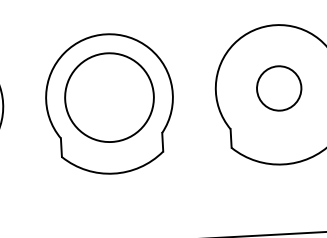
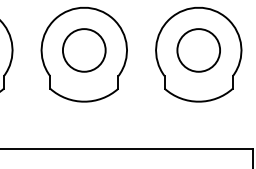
circle: (278, 88) -> (198, 50), size x1.43
circle: (108, 97) -> (83, 50), size x0.71

